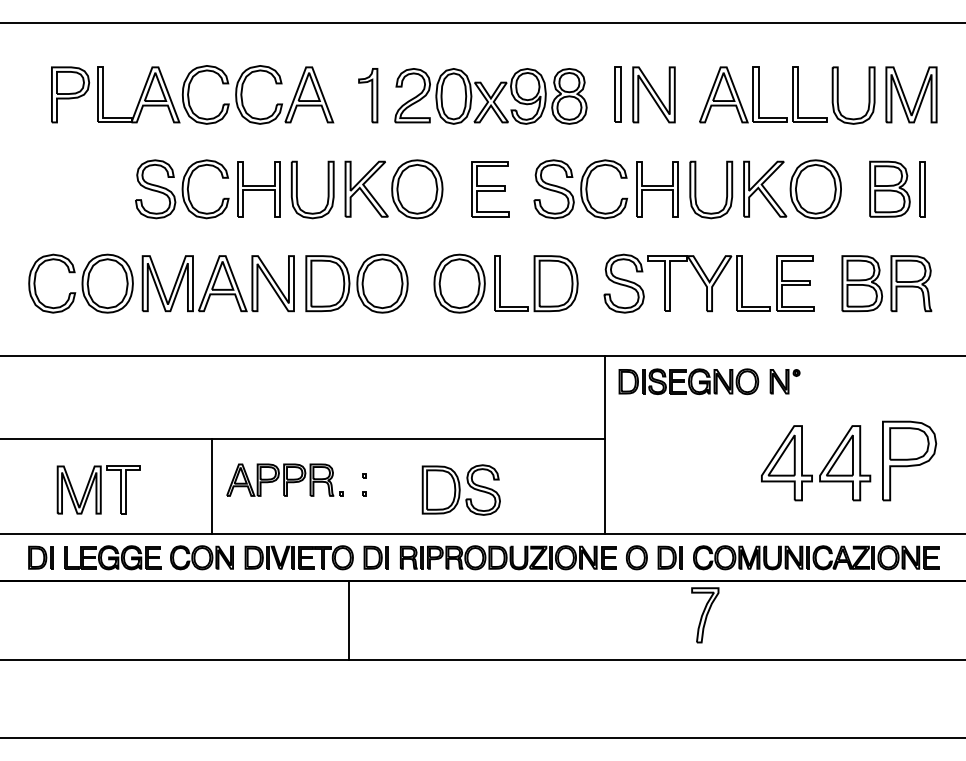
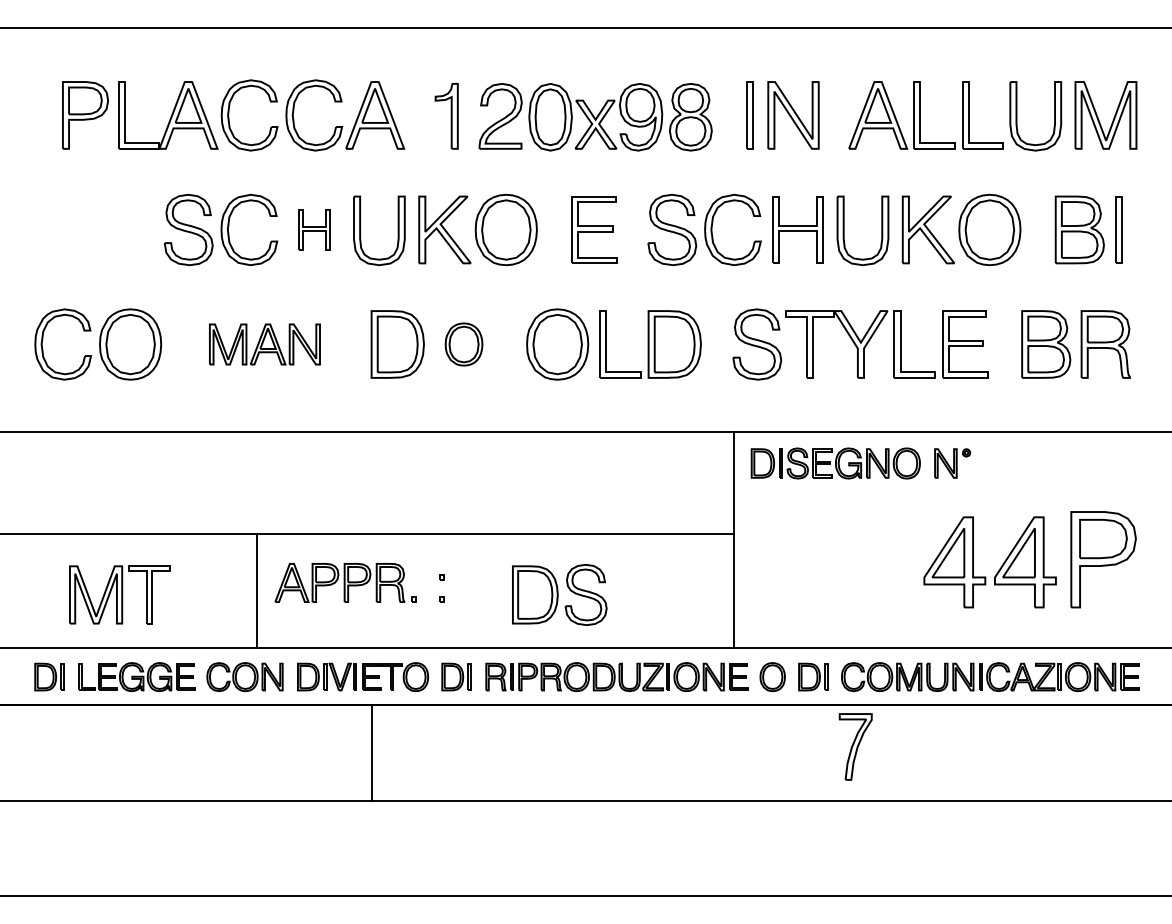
part: (259, 188) -> (314, 229), size x0.6
part: (218, 283) -> (264, 344), size x0.6
part: (382, 283) -> (463, 344), size x0.6
line: (349, 619) -> (371, 752), moved

